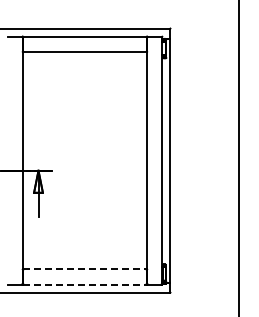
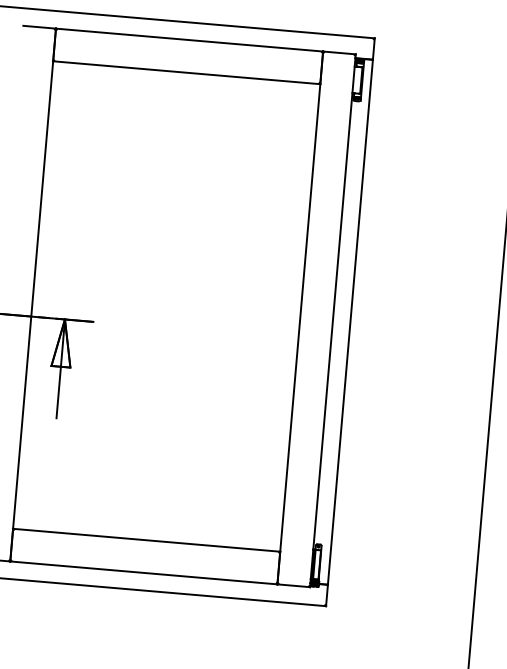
line: (85, 269) -> (147, 540), dashed -> solid
line: (85, 284) -> (145, 572), dashed -> solid

